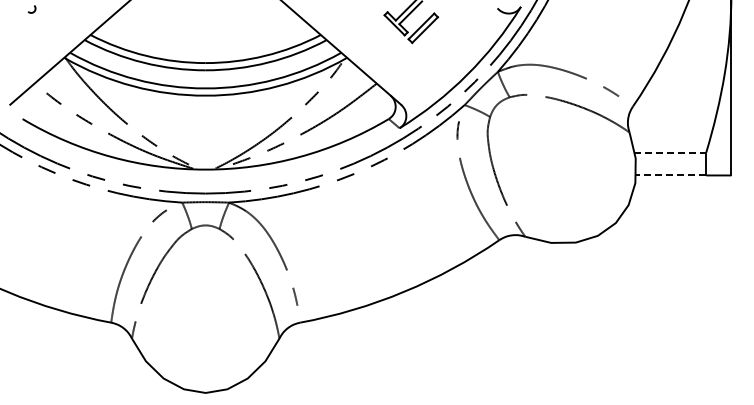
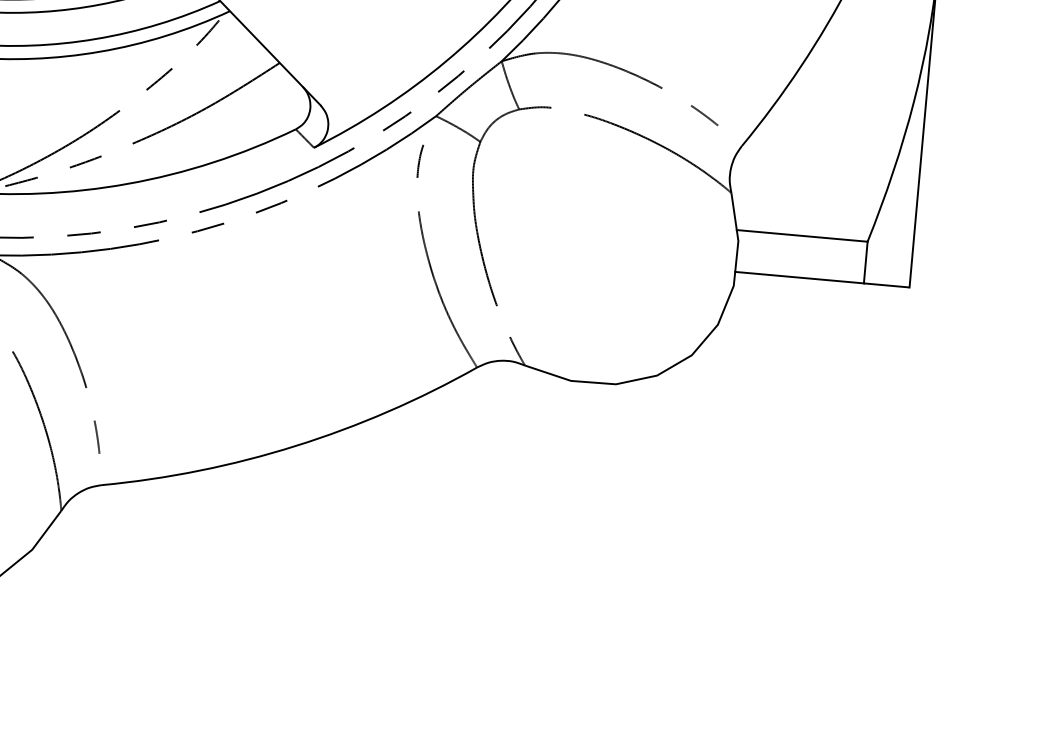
line: (670, 152) -> (802, 235), dashed -> solid
line: (670, 175) -> (798, 277), dashed -> solid

